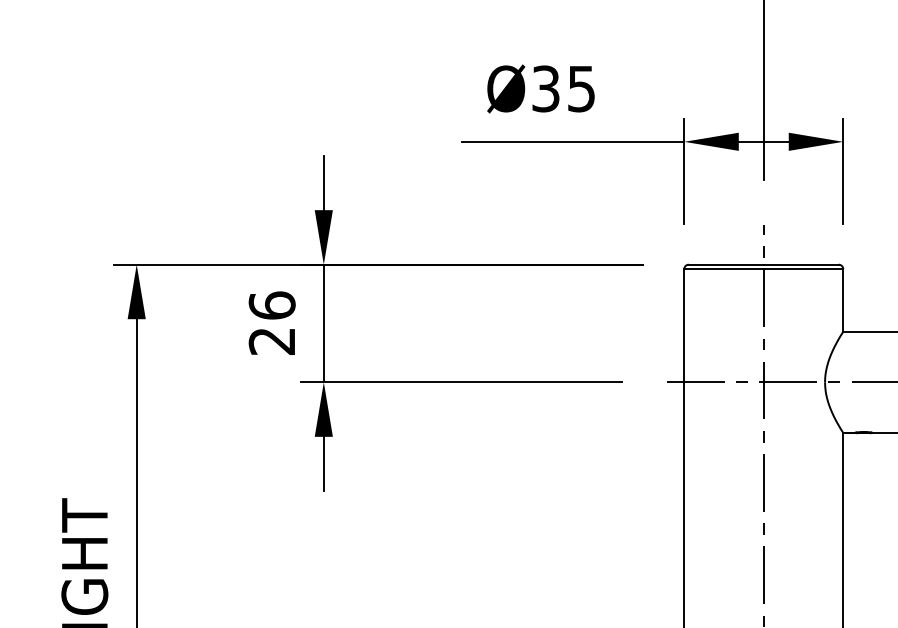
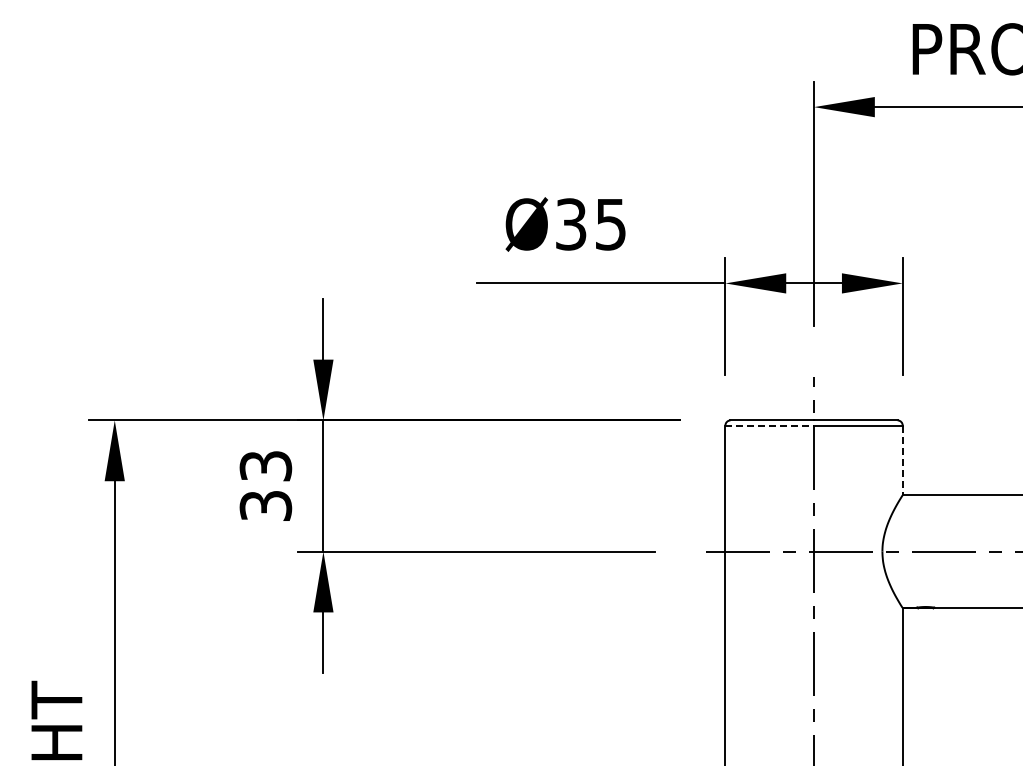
line: (724, 269) -> (770, 425), solid -> dashed
line: (843, 300) -> (902, 460), solid -> dashed
text: (271, 323) -> (265, 485), 26 -> 33

